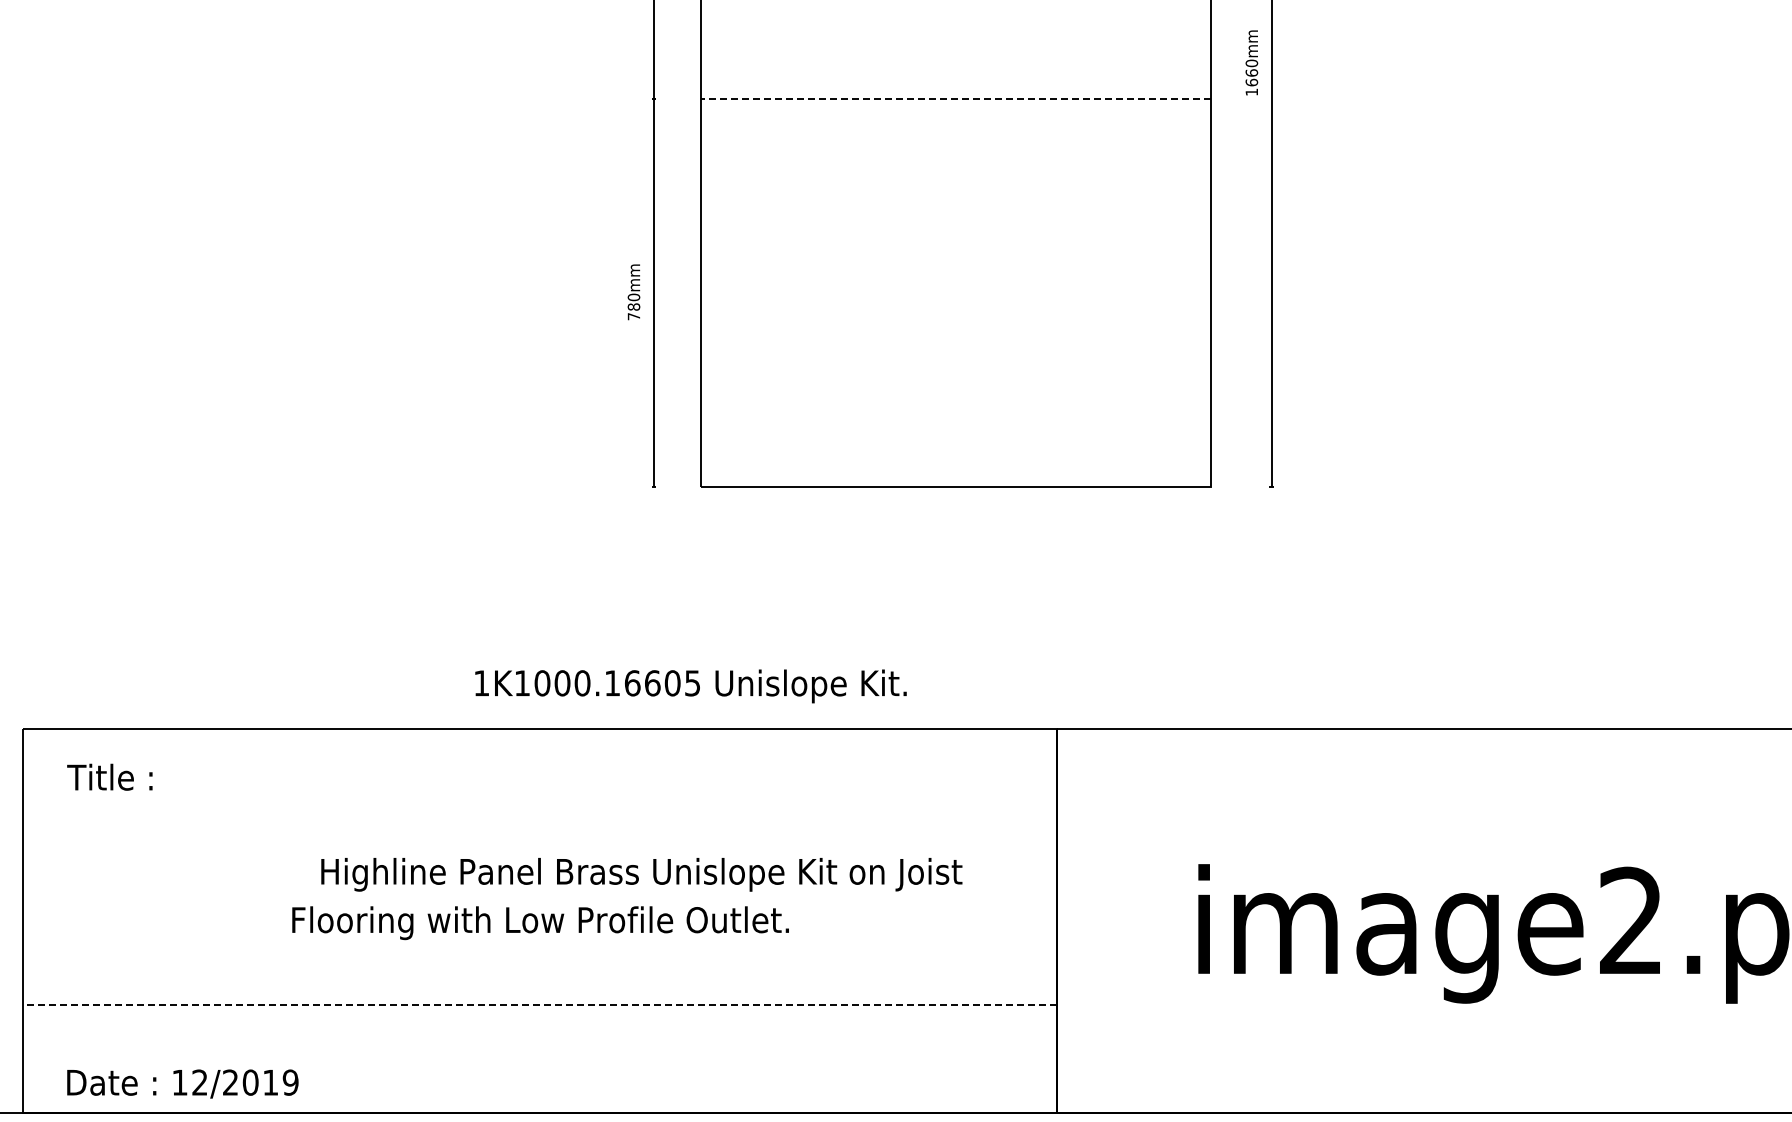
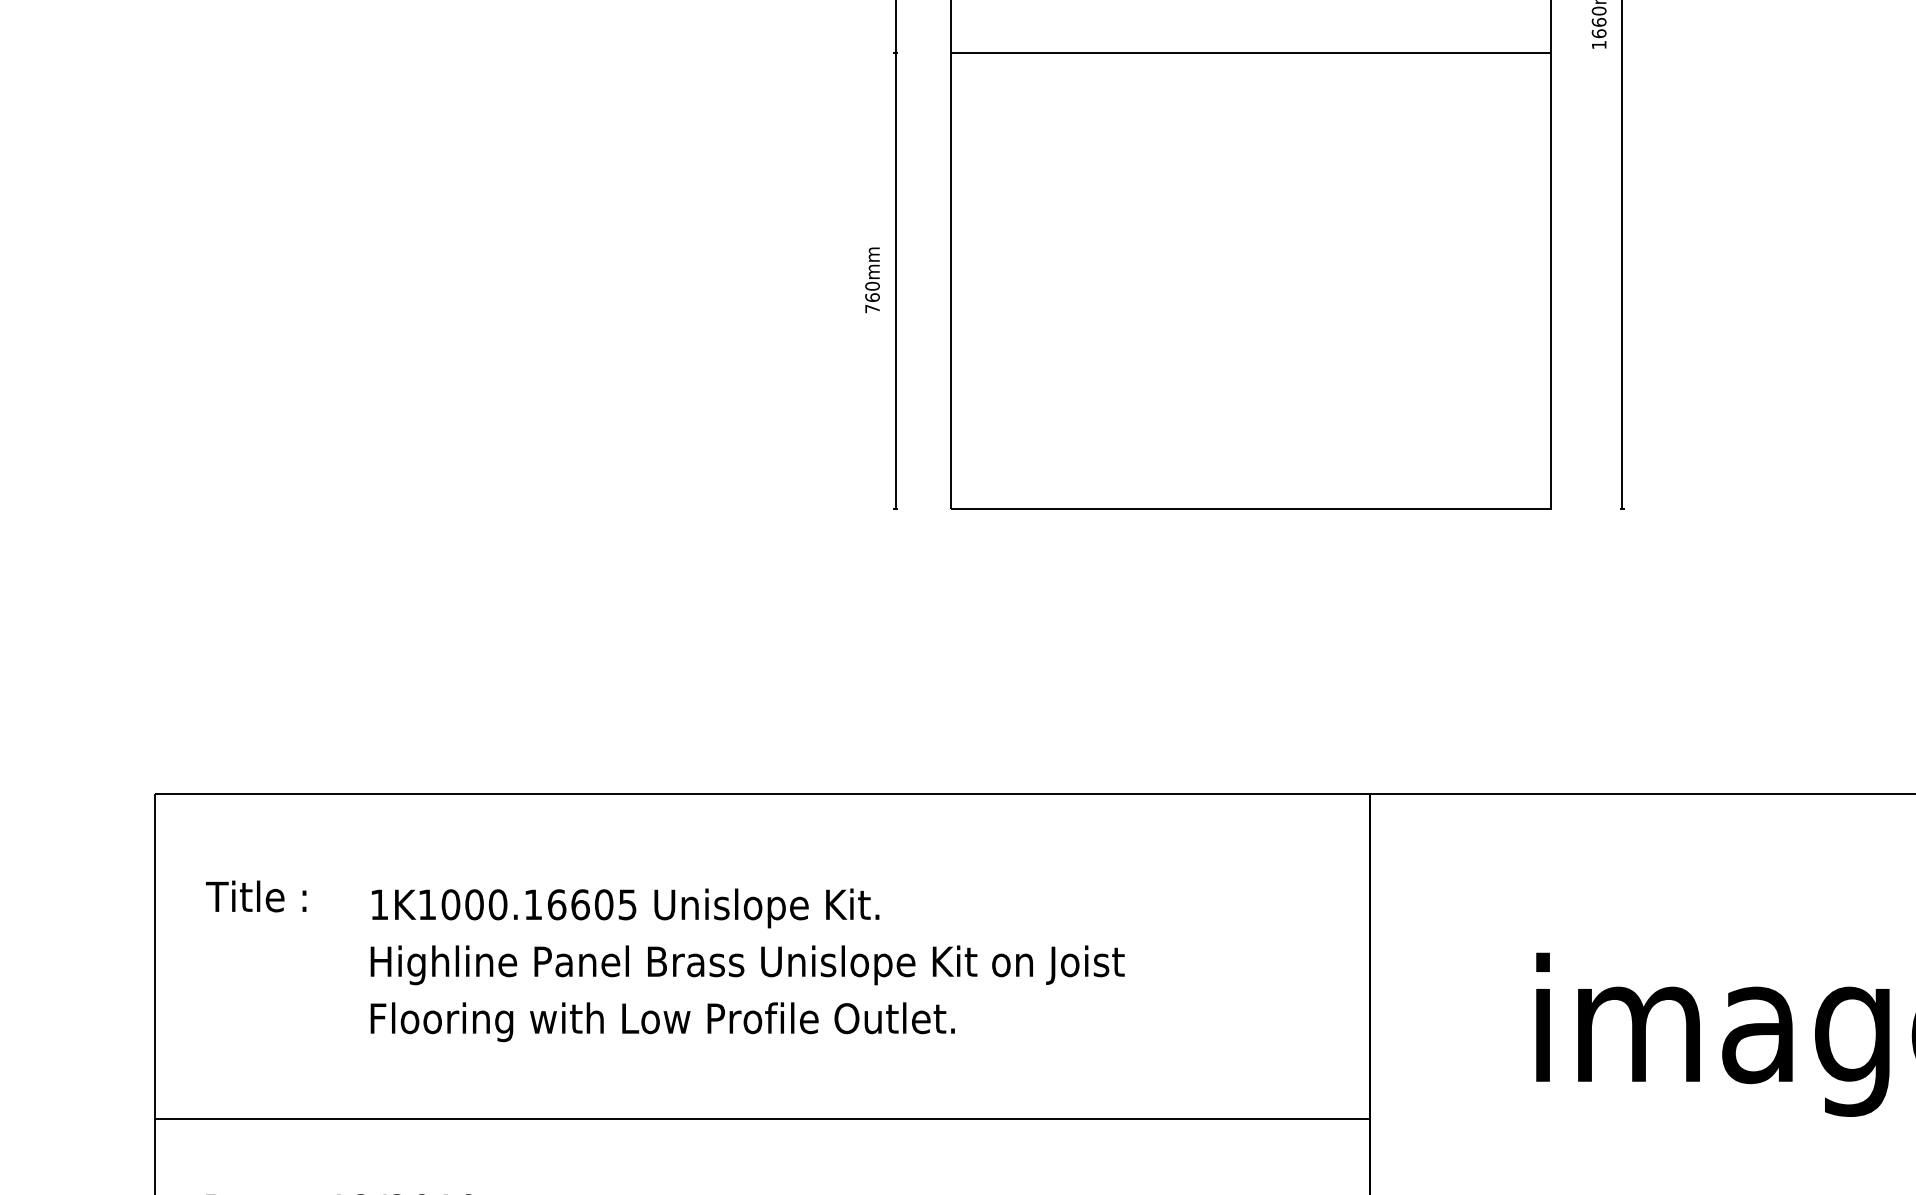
line: (955, 99) -> (1250, 53), dashed -> solid
text: (633, 306) -> (871, 296), 780mm -> 760mm
text: (690, 686) -> (625, 908), moved
text: (109, 776) -> (255, 895), moved
text: (641, 874) -> (747, 964), moved
text: (540, 923) -> (662, 1022), moved
line: (540, 1005) -> (762, 1119), dashed -> solid

